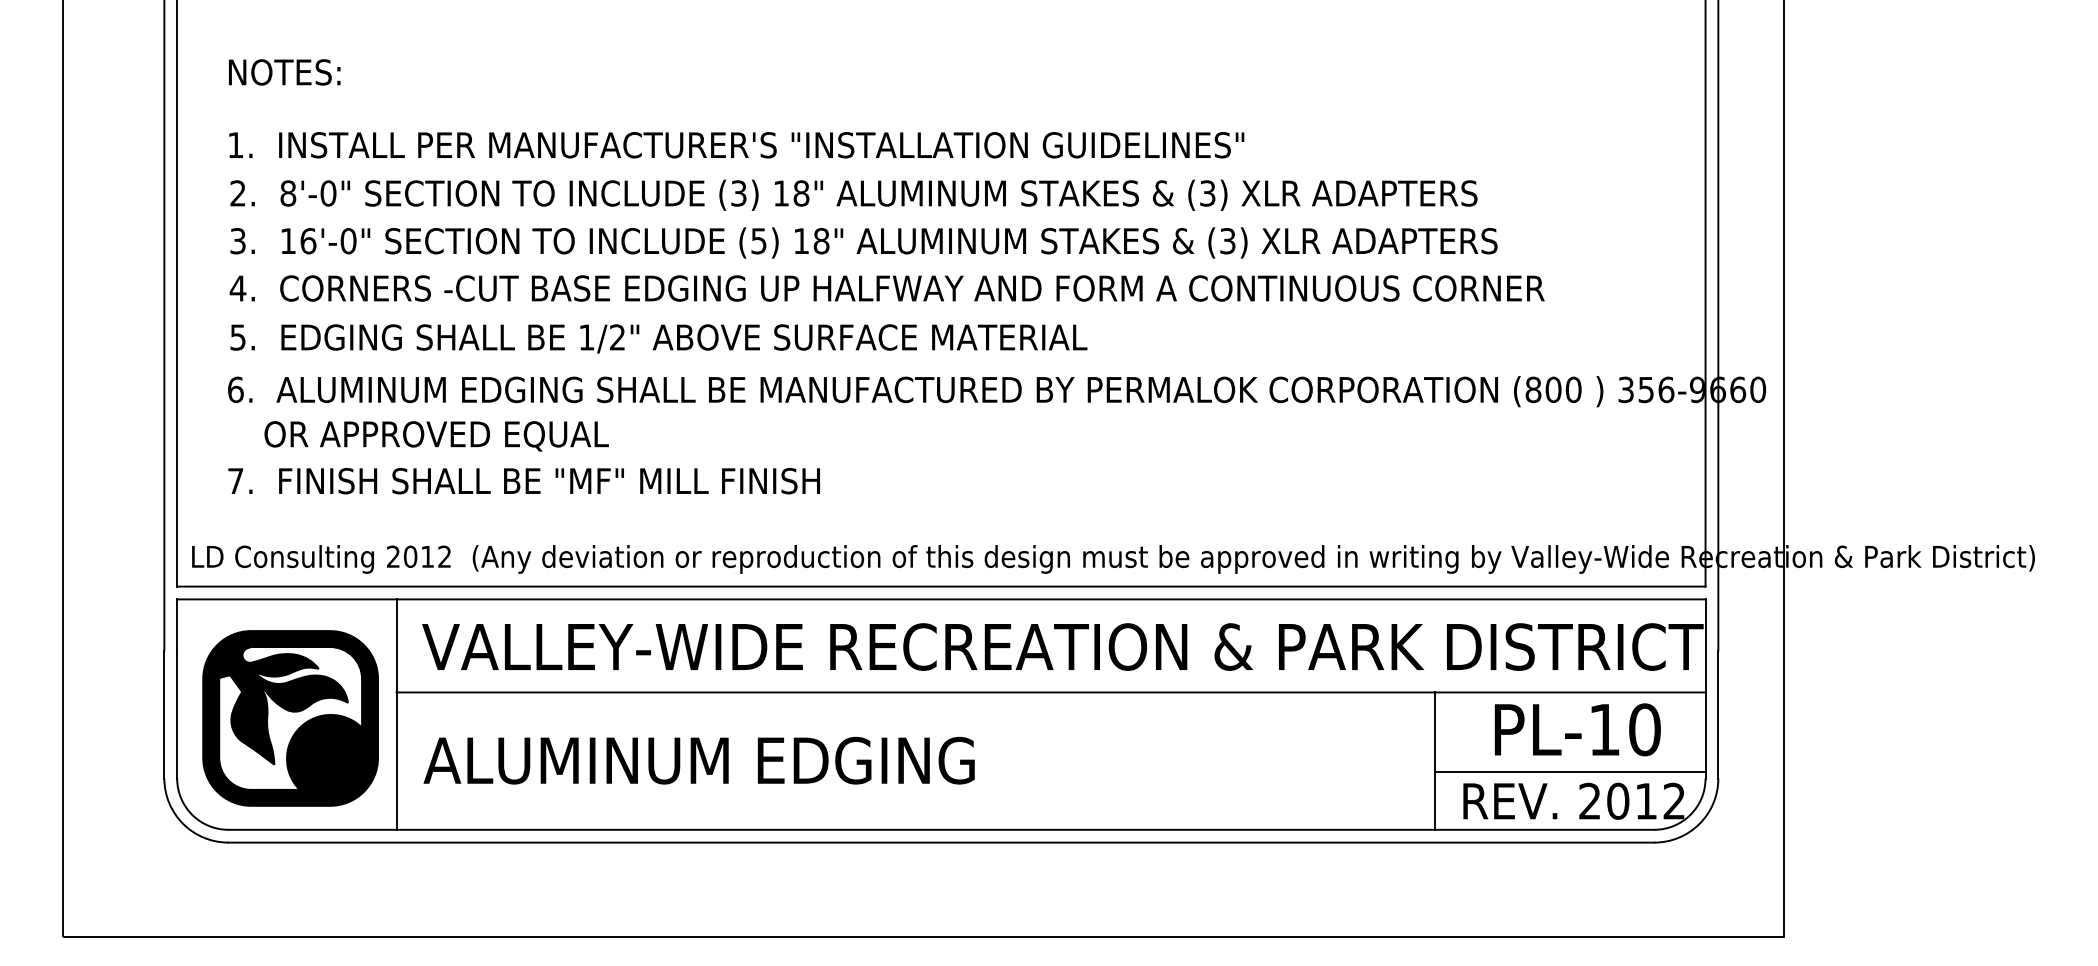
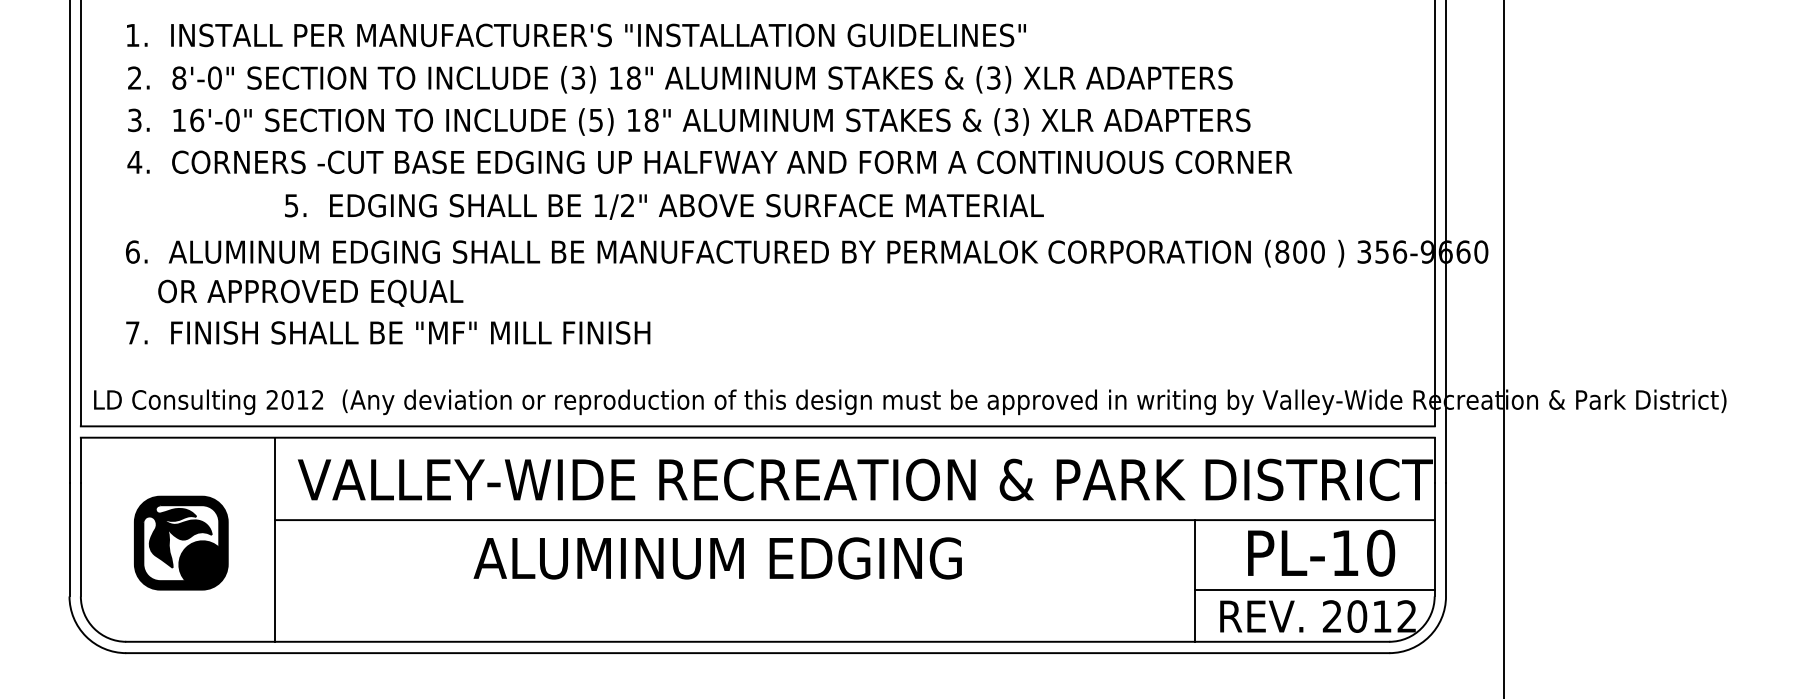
text: (658, 338) -> (663, 206), moved
part: (290, 718) -> (181, 543), size x0.6
text: (698, 760) -> (717, 558), moved

